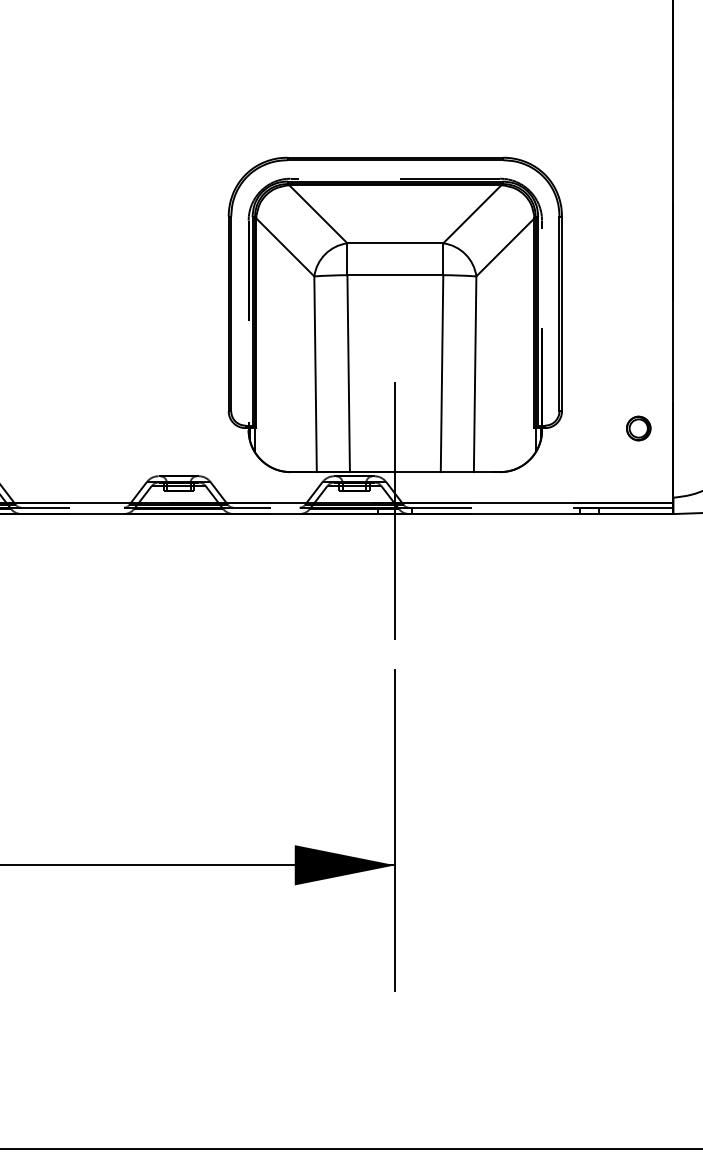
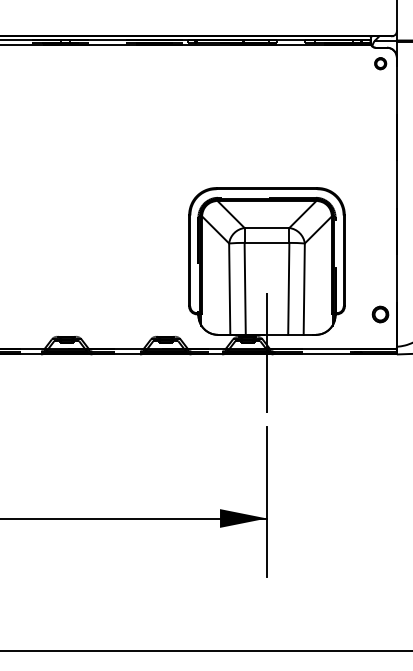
part: (638, 428) -> (380, 314), size x1.4

